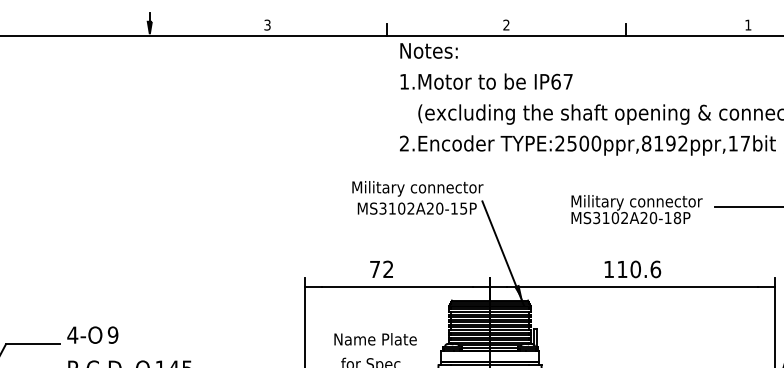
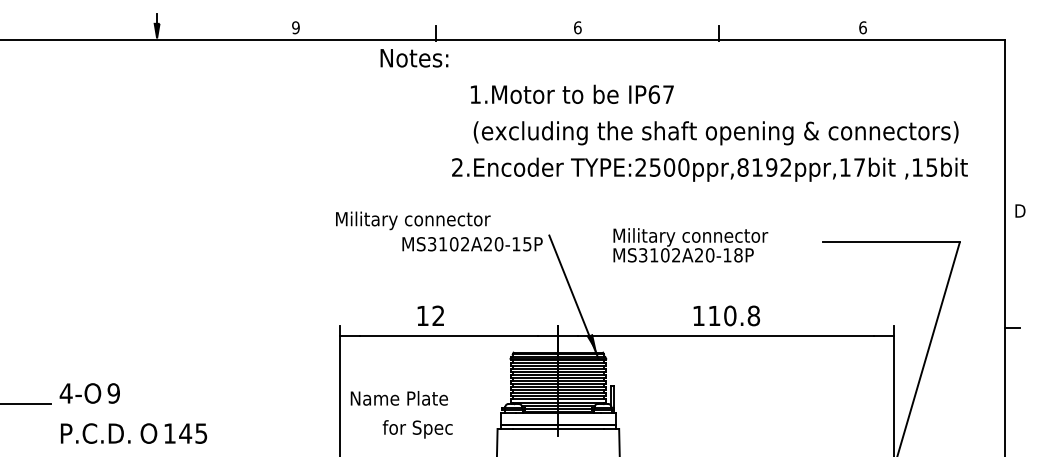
text: (267, 24) -> (295, 27), 3 -> 9
text: (506, 24) -> (577, 27), 2 -> 6
text: (747, 24) -> (862, 27), 1 -> 6
text: (429, 51) -> (414, 58), moved
text: (485, 80) -> (571, 93), moved
text: (418, 188) -> (413, 220), moved
text: (636, 209) -> (690, 245), moved
text: (374, 269) -> (422, 315), 72 -> 12
text: (655, 269) -> (753, 315), 110.6 -> 110.8
text: (374, 339) -> (398, 398), moved

